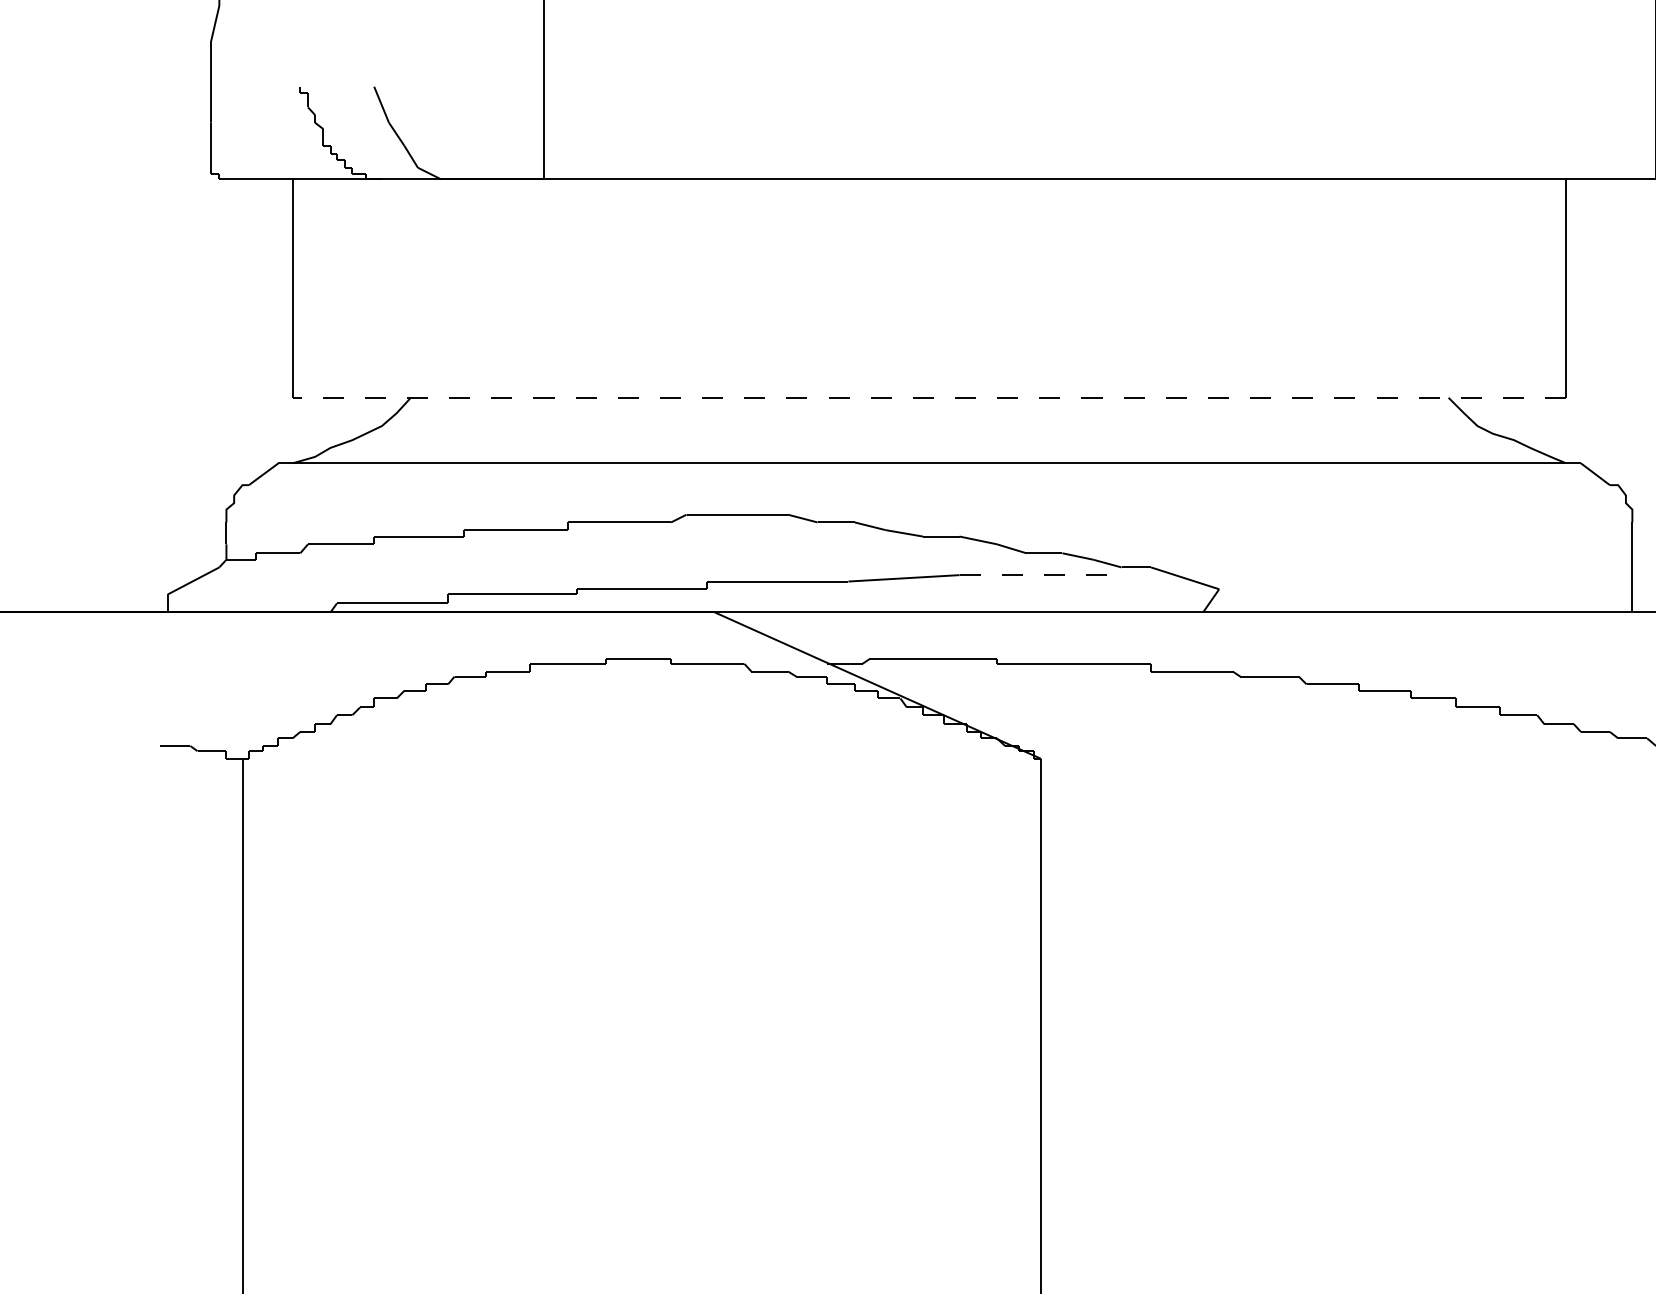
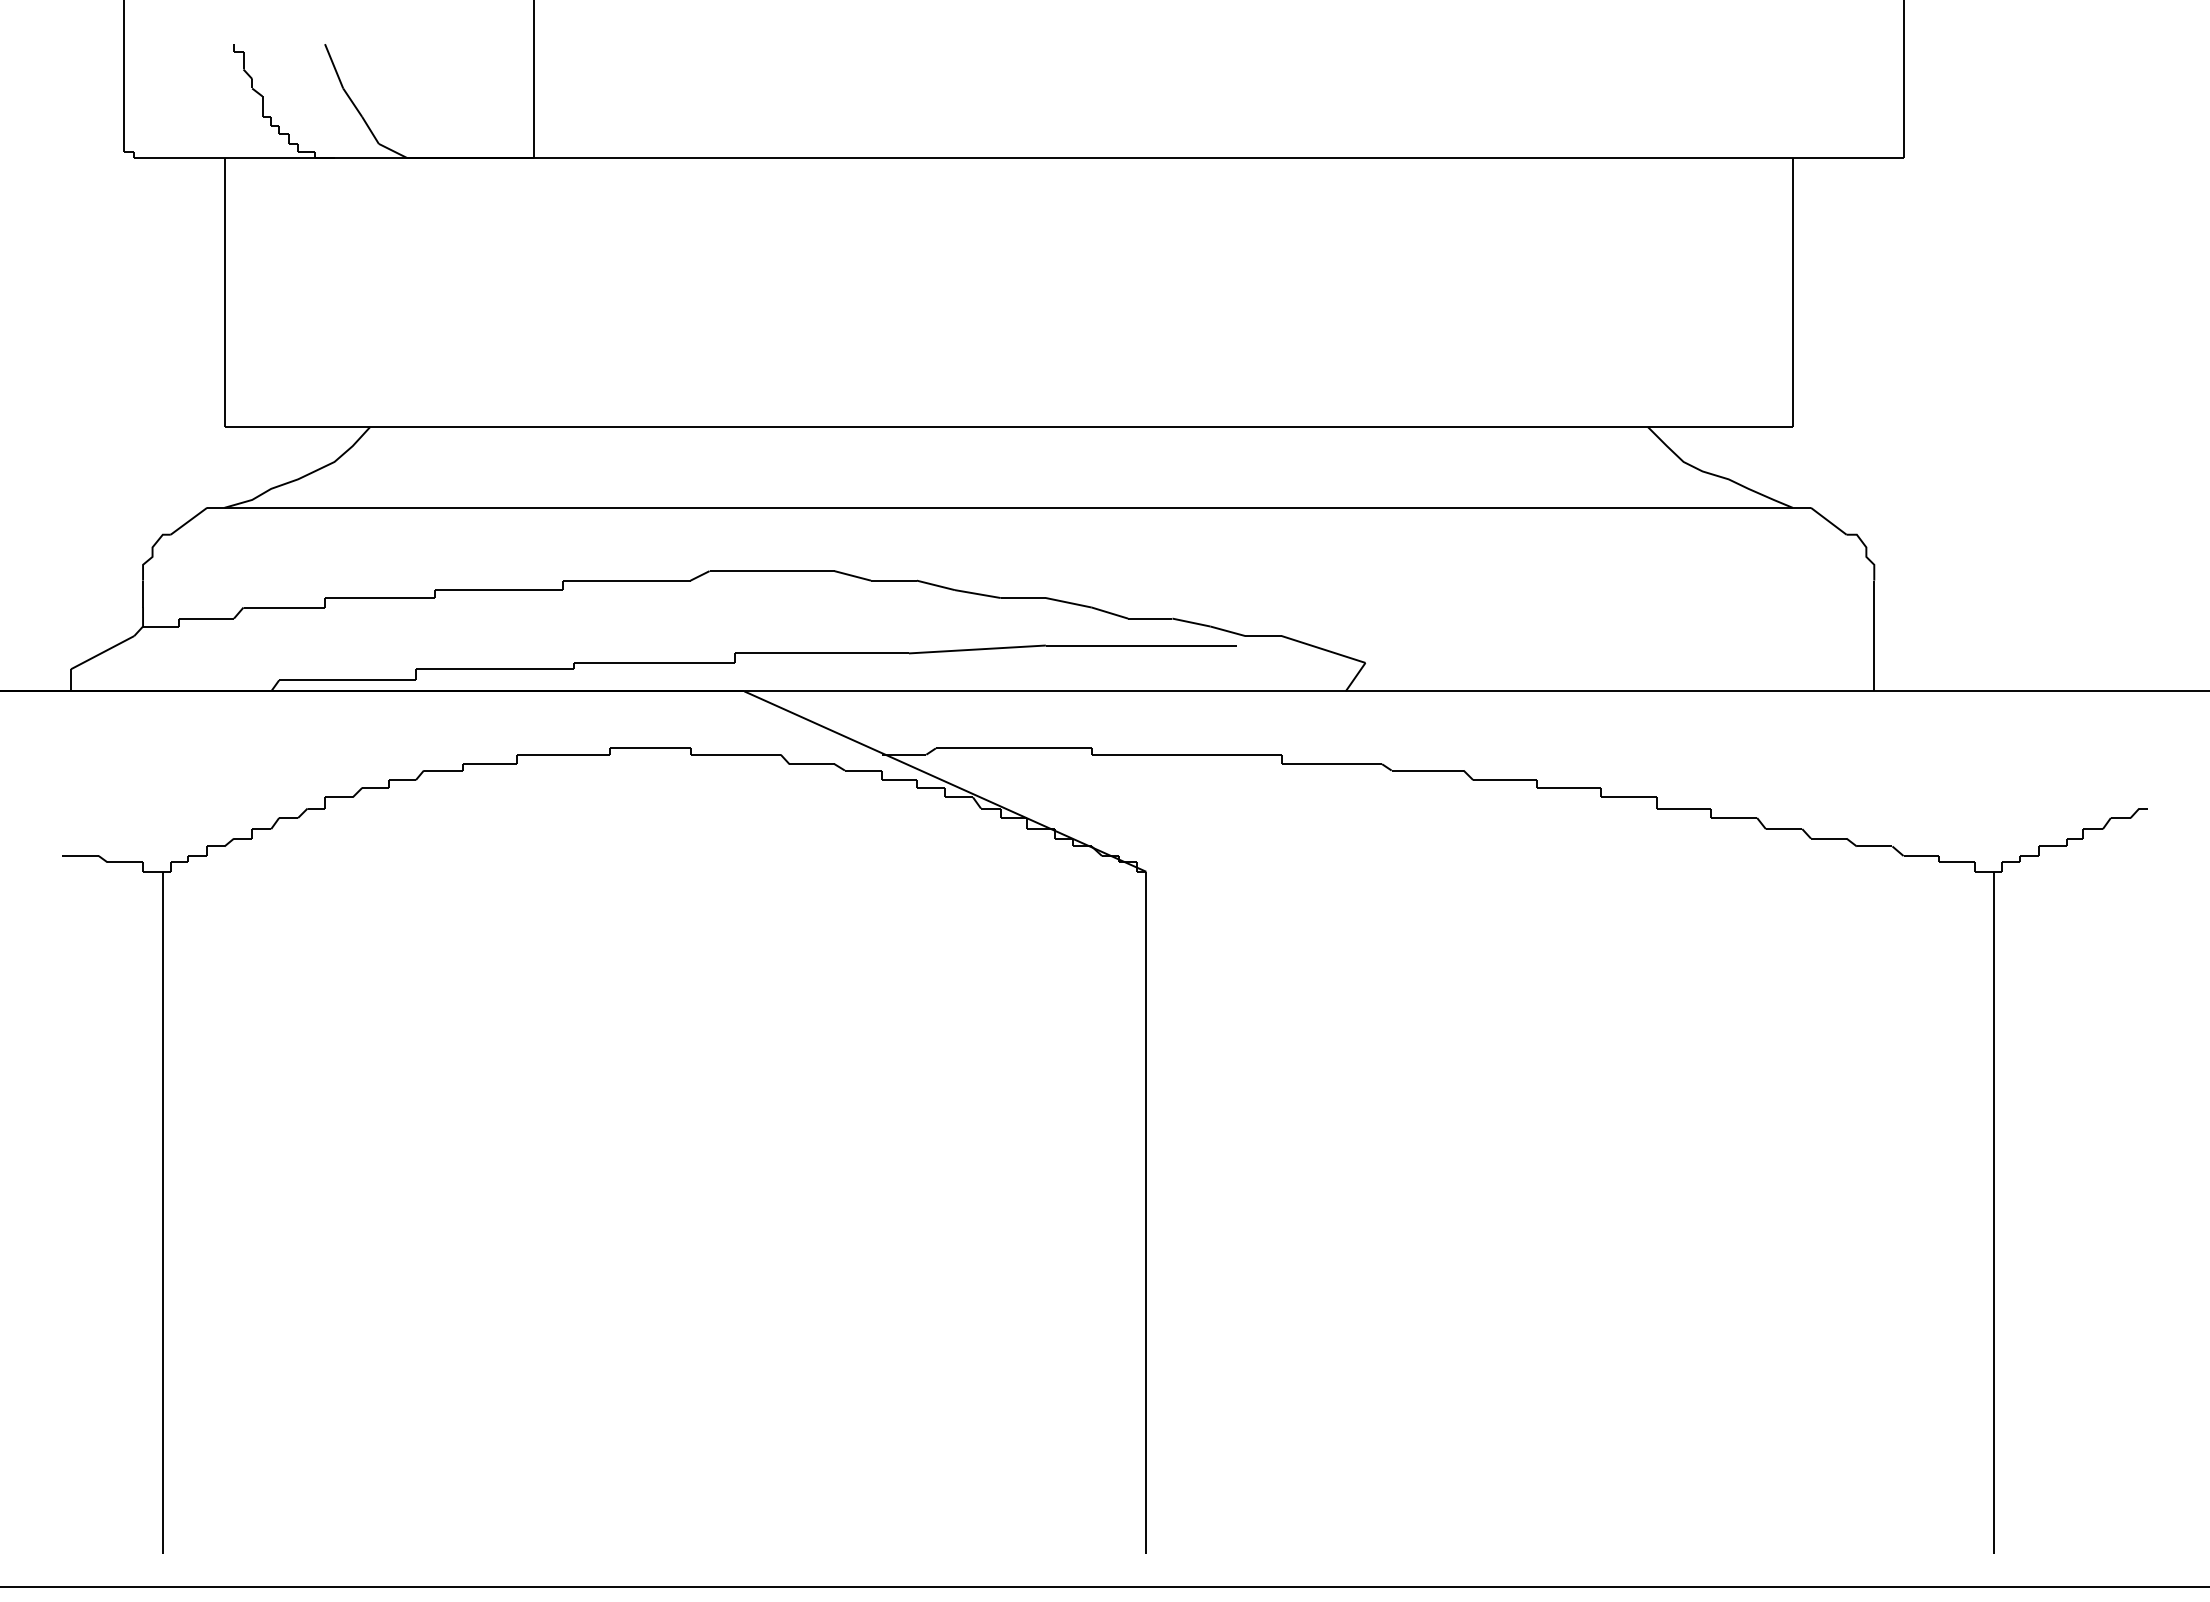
line: (929, 398) -> (1008, 427), dashed -> solid
line: (1037, 575) -> (1141, 645), dashed -> solid

